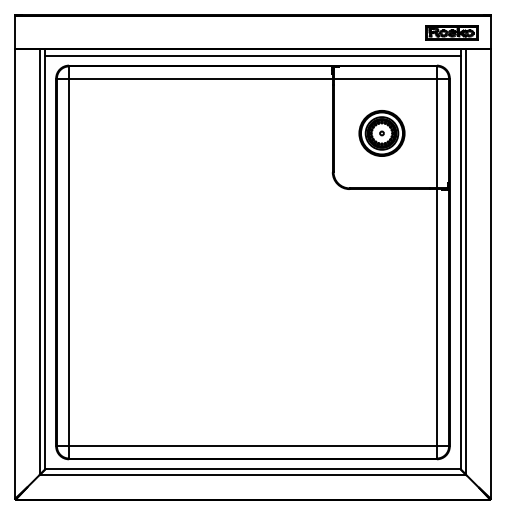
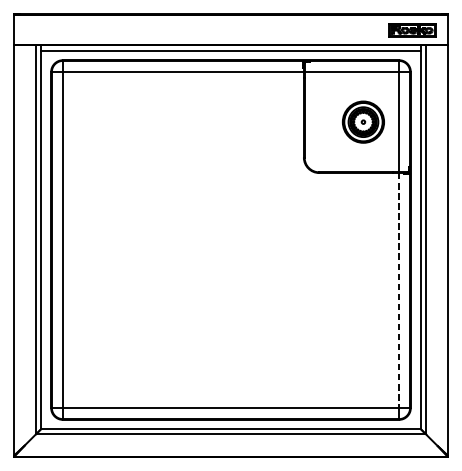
part: (381, 133) -> (363, 122), moved
line: (436, 317) -> (398, 290), solid -> dashed

